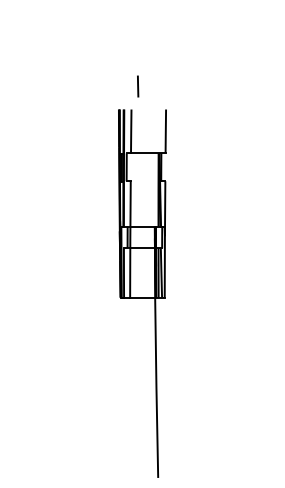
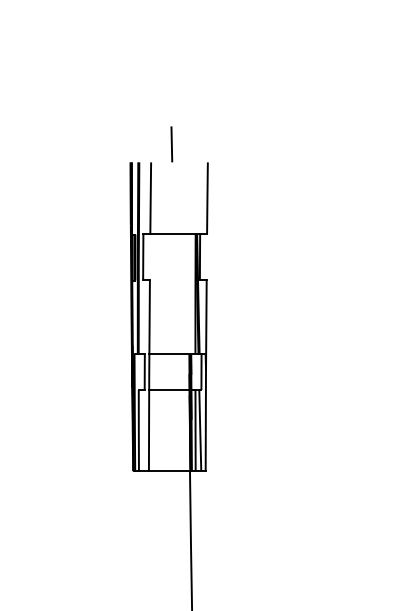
line: (138, 86) -> (172, 144), moved

